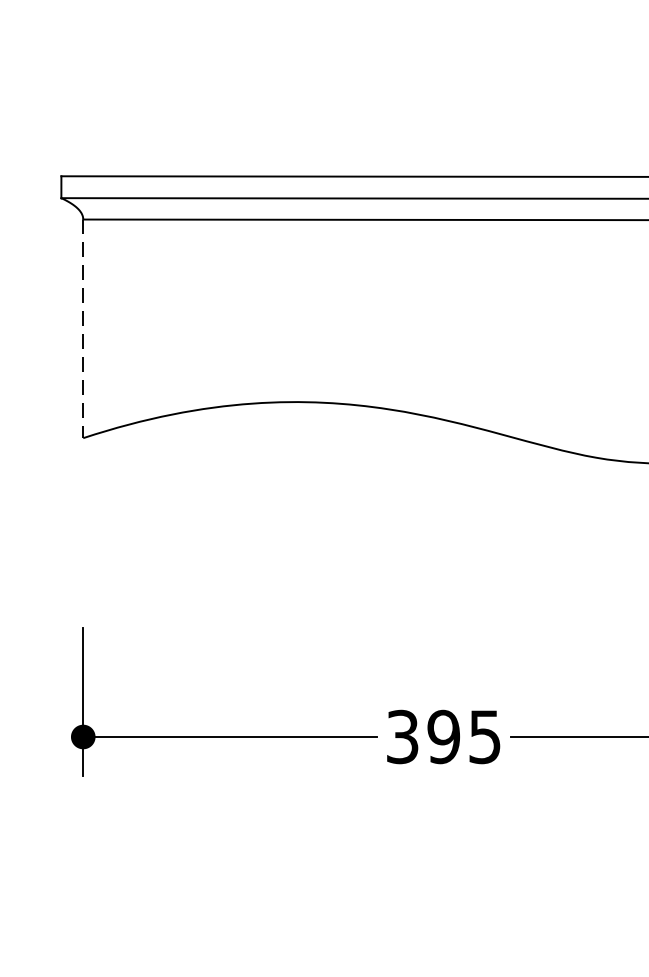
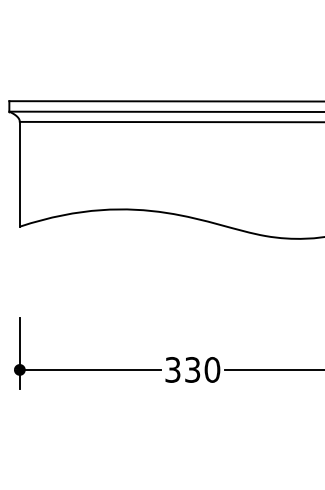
line: (82, 329) -> (19, 174), dashed -> solid
text: (464, 736) -> (202, 369), 395 -> 330

